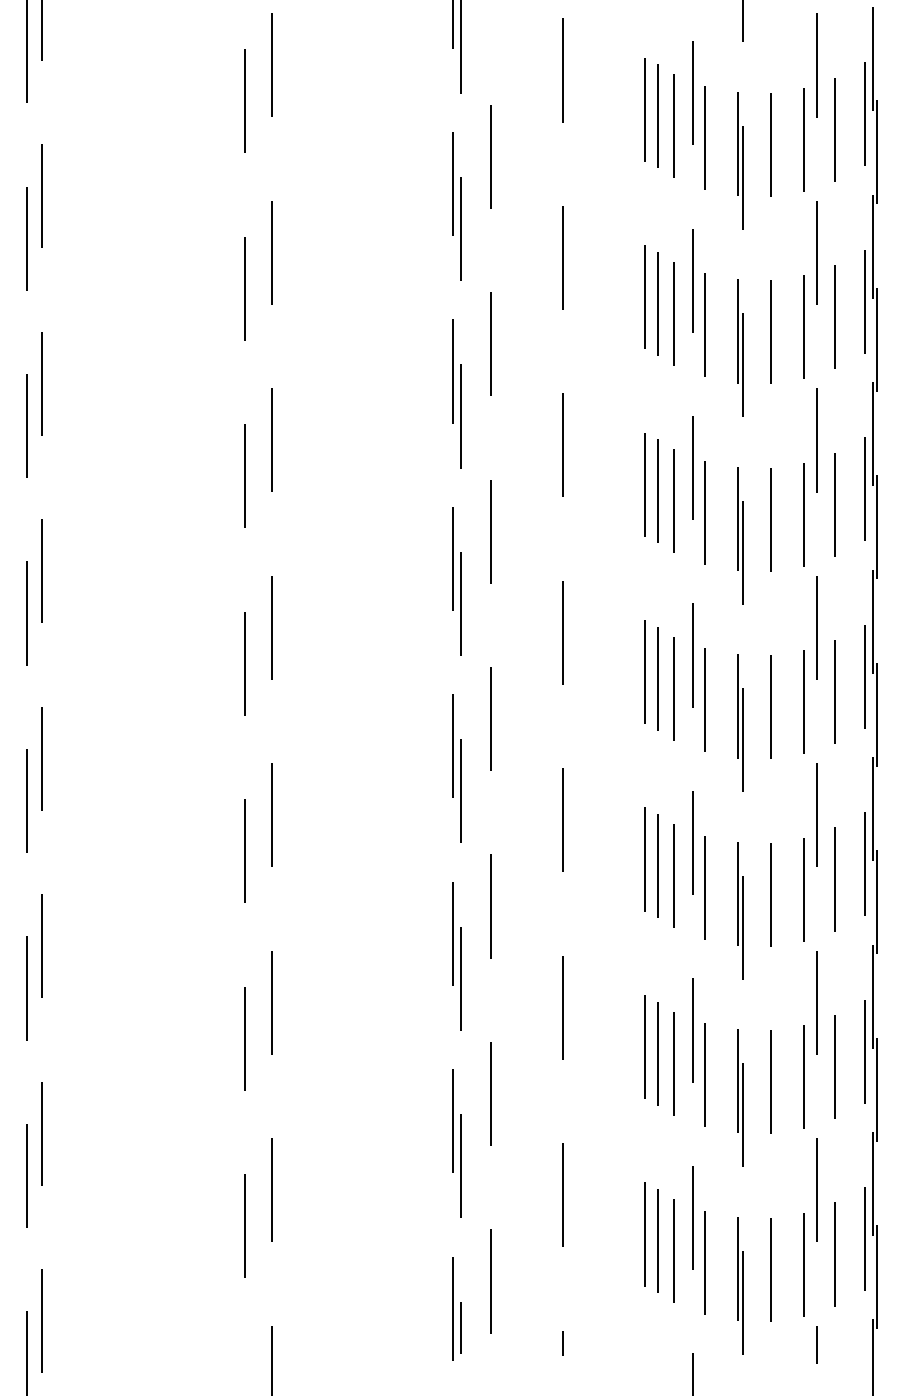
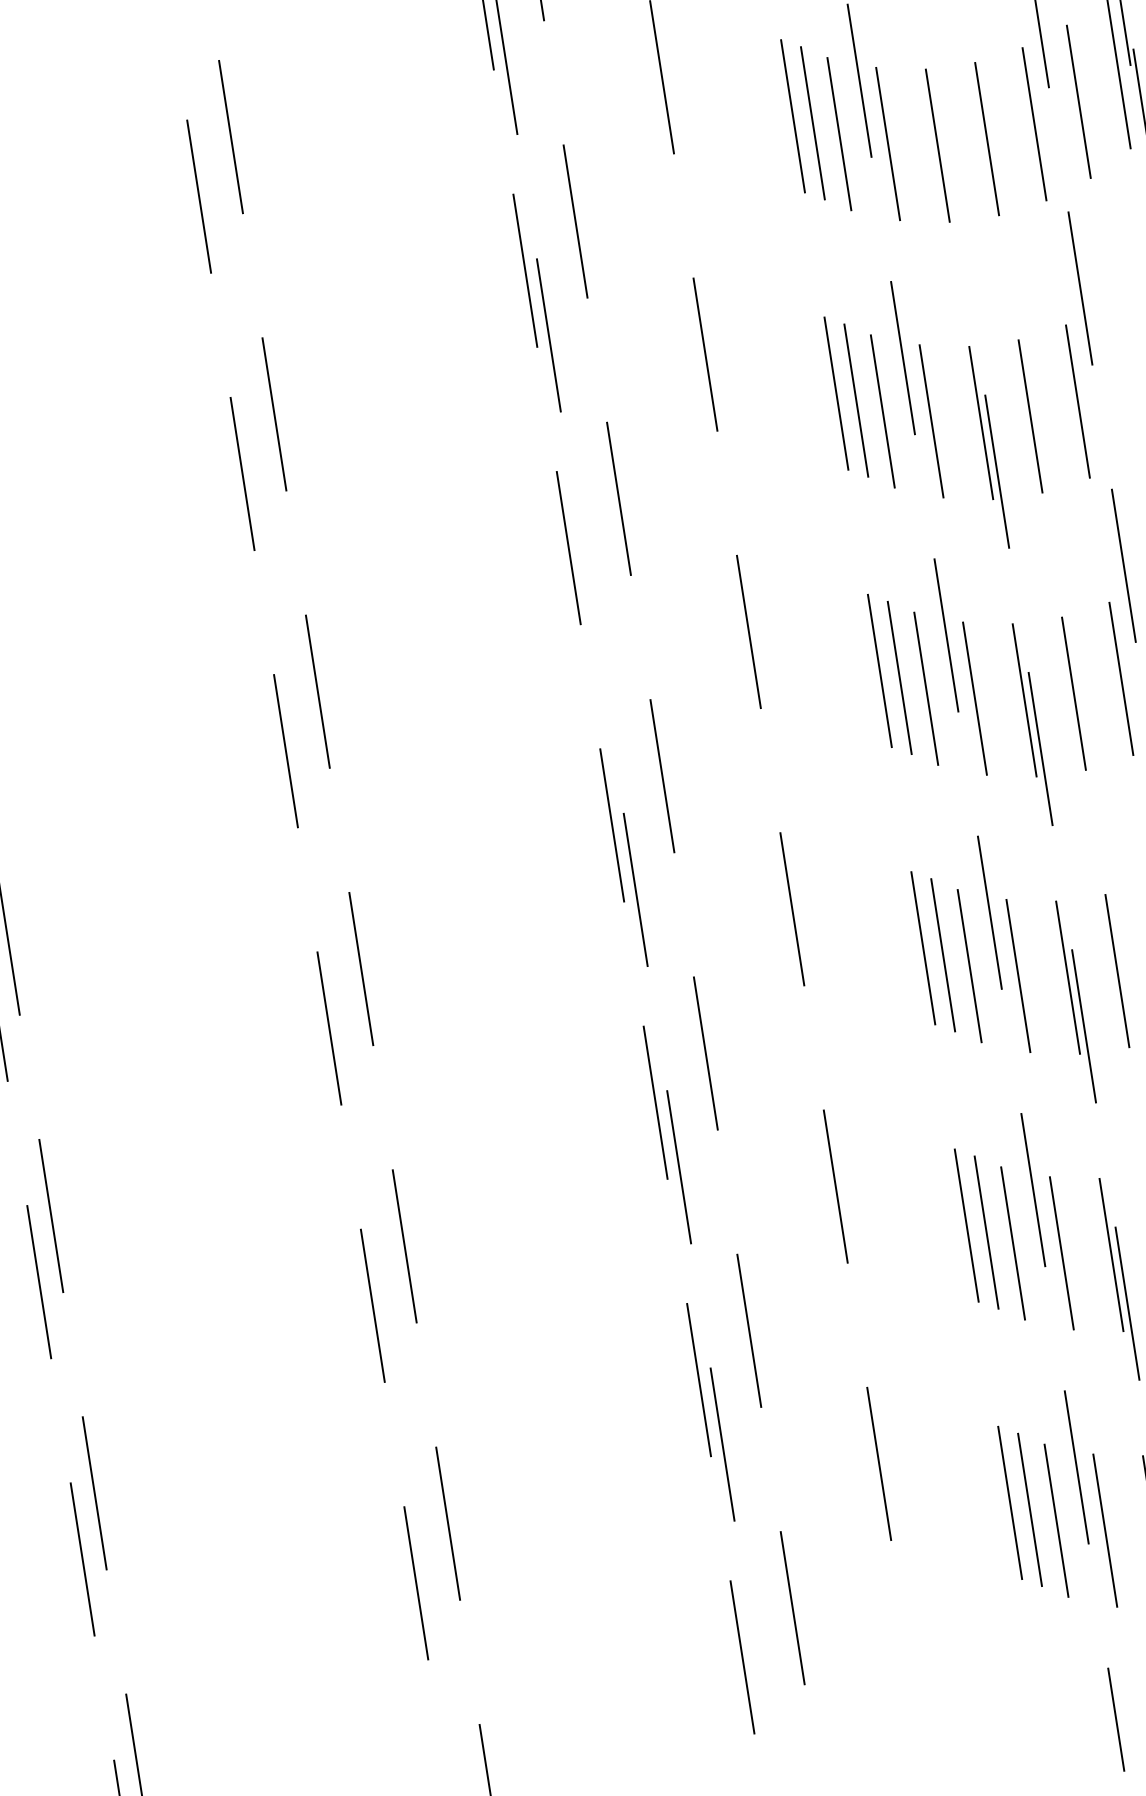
line: (743, 365) -> (954, 194), removed
line: (835, 504) -> (1122, 378), removed
line: (461, 603) -> (592, 612), removed
line: (461, 1327) -> (760, 1683), removed
line: (562, 1342) -> (912, 1681), removed

